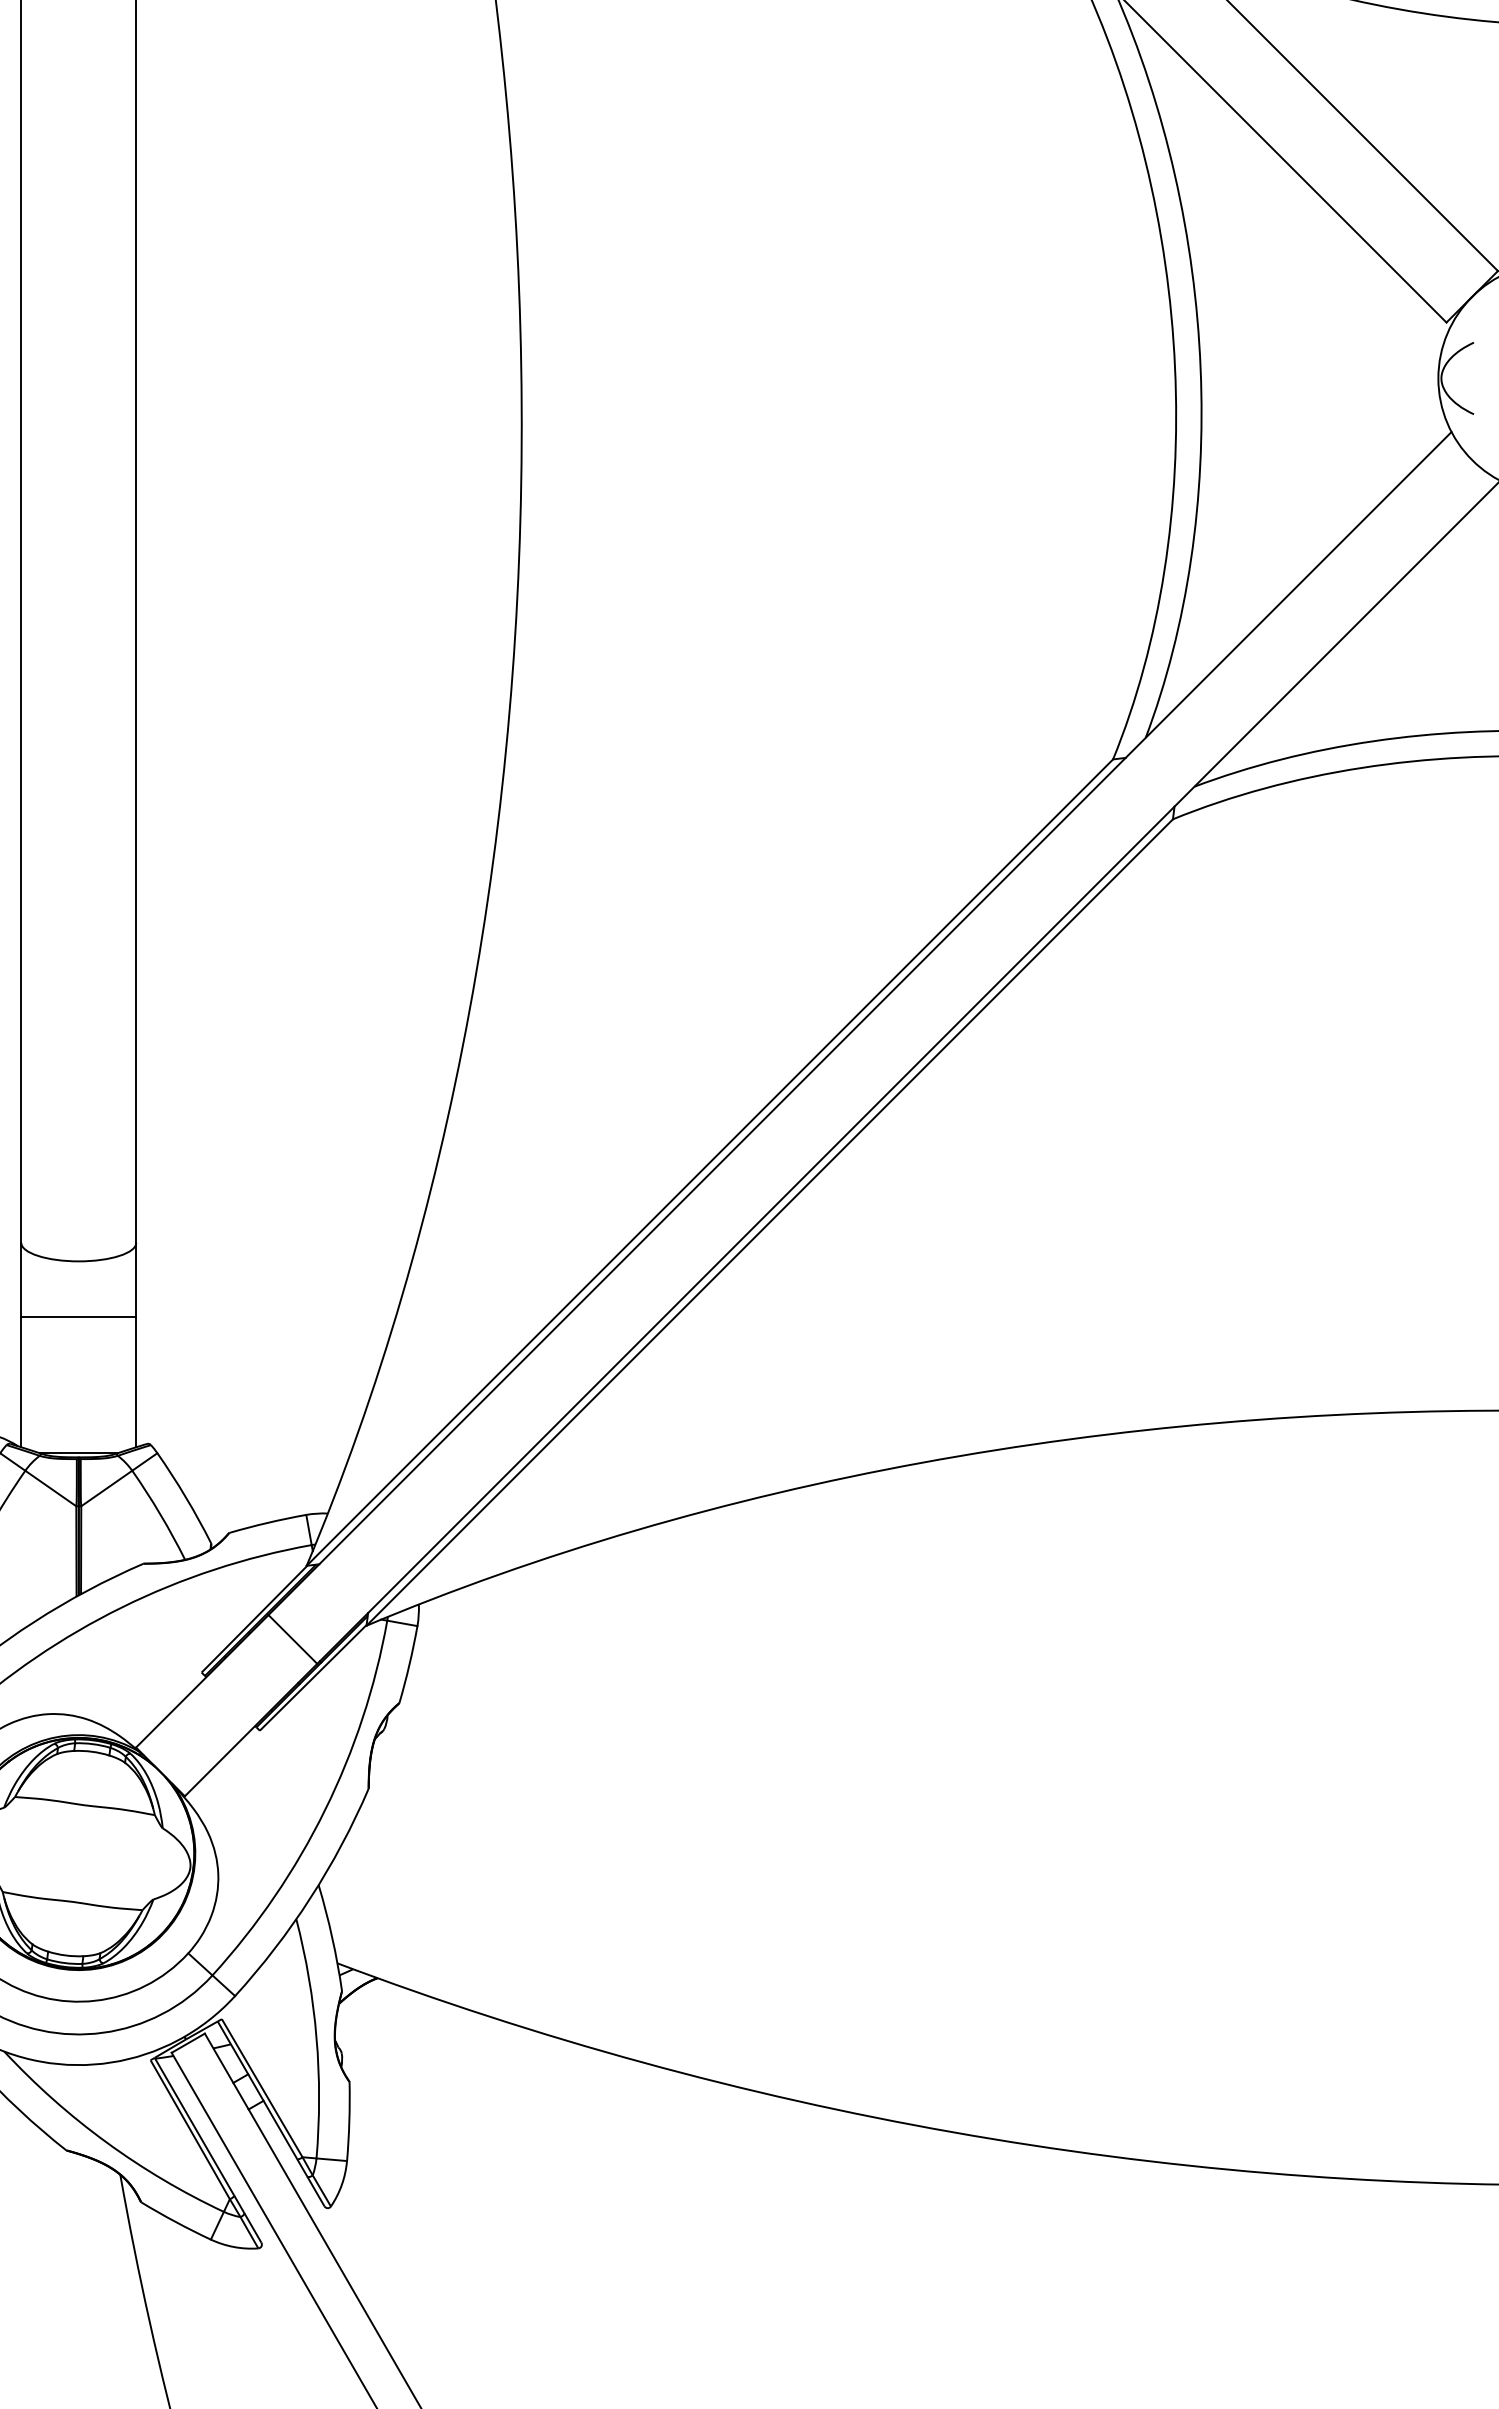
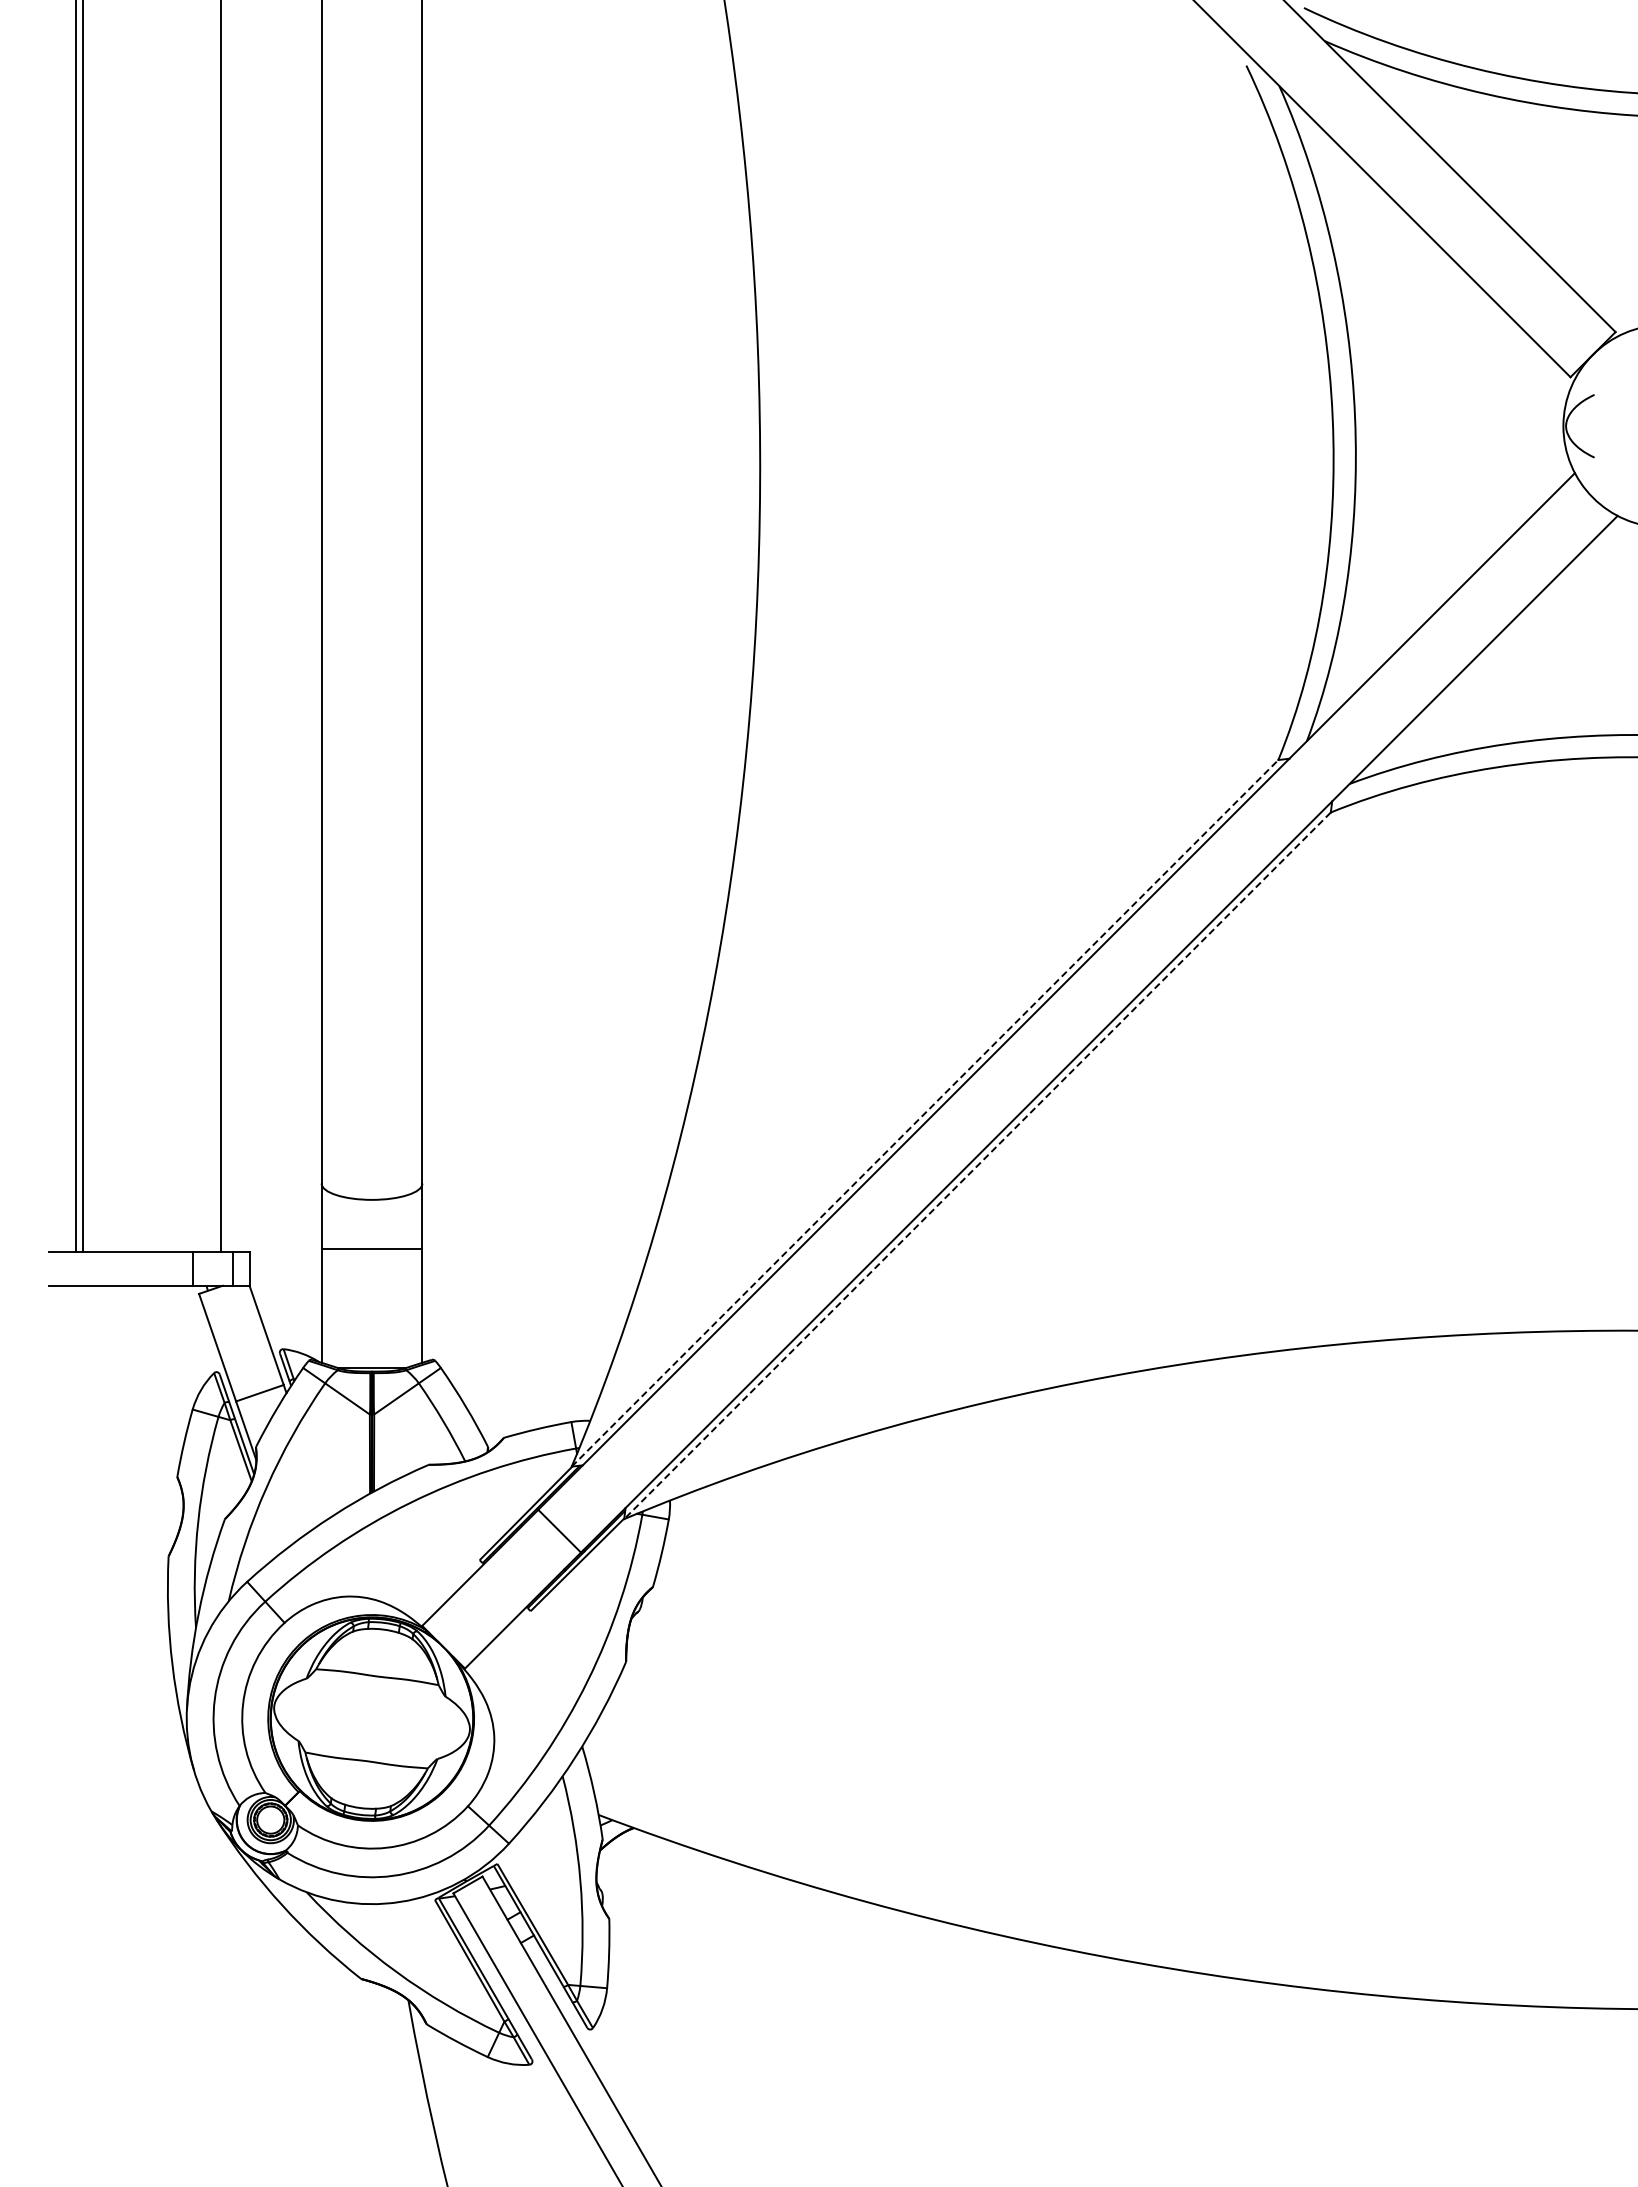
line: (710, 1162) -> (925, 1113), solid -> dashed
line: (769, 1222) -> (977, 1165), solid -> dashed

